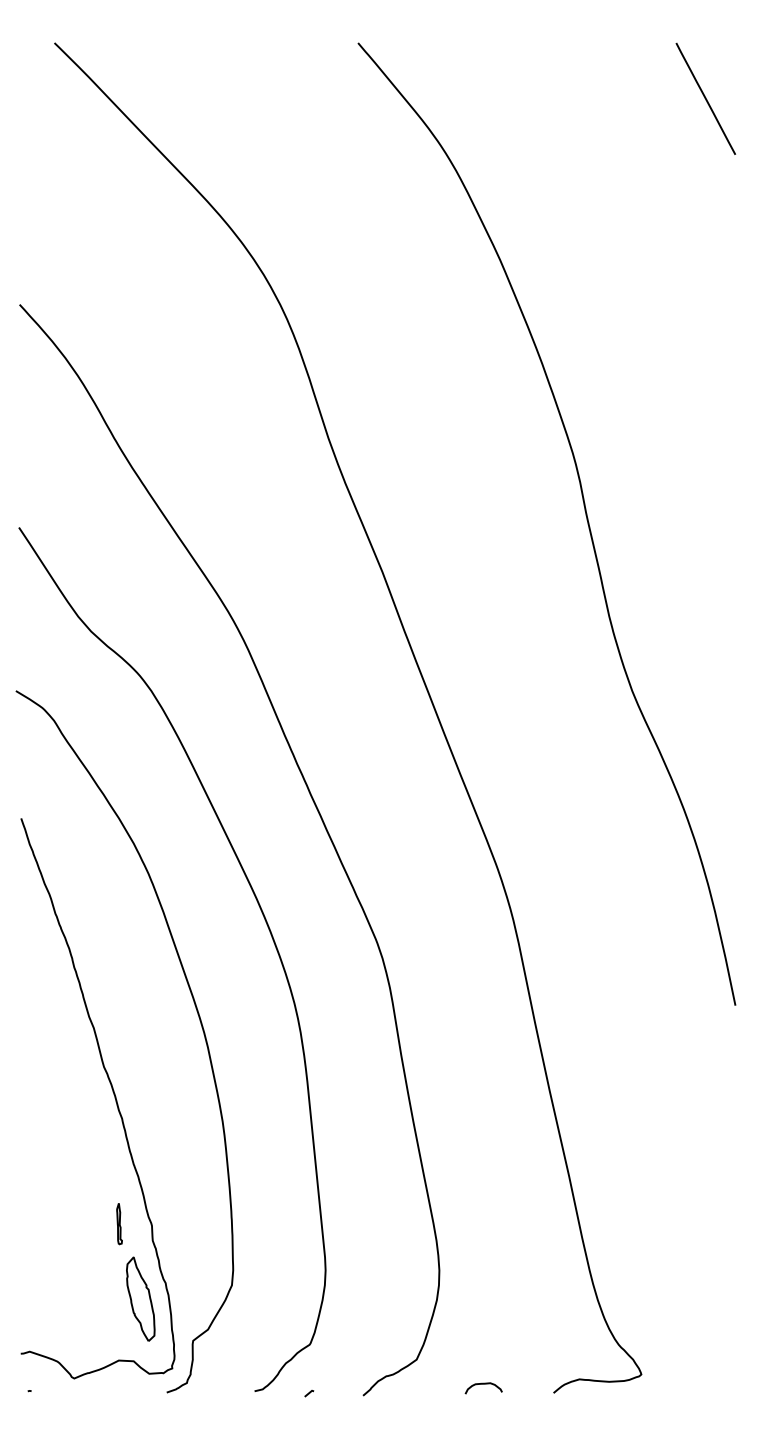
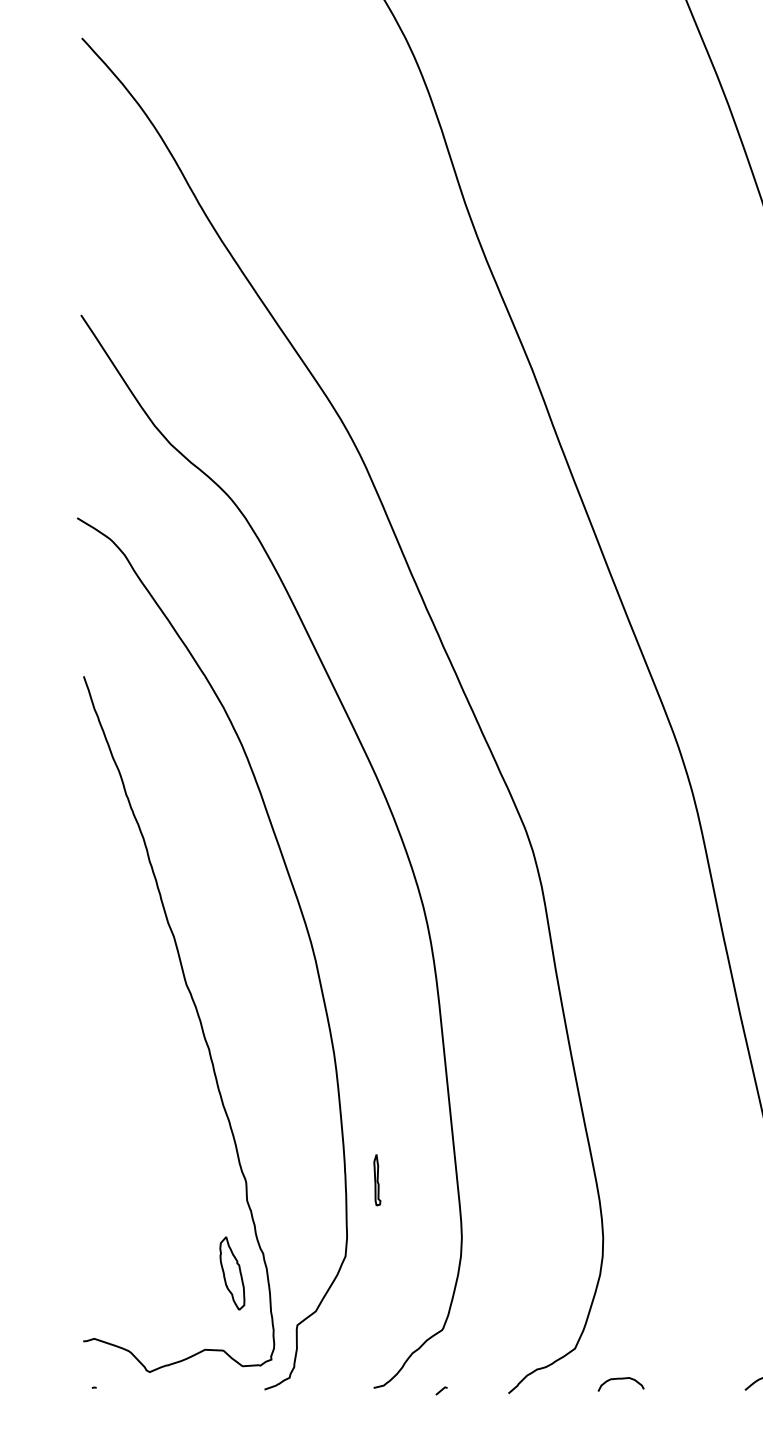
part: (119, 1224) -> (377, 1180), moved
part: (140, 1298) -> (231, 1272), size x0.7
curve: (483, 1384) -> (620, 1379), moved

